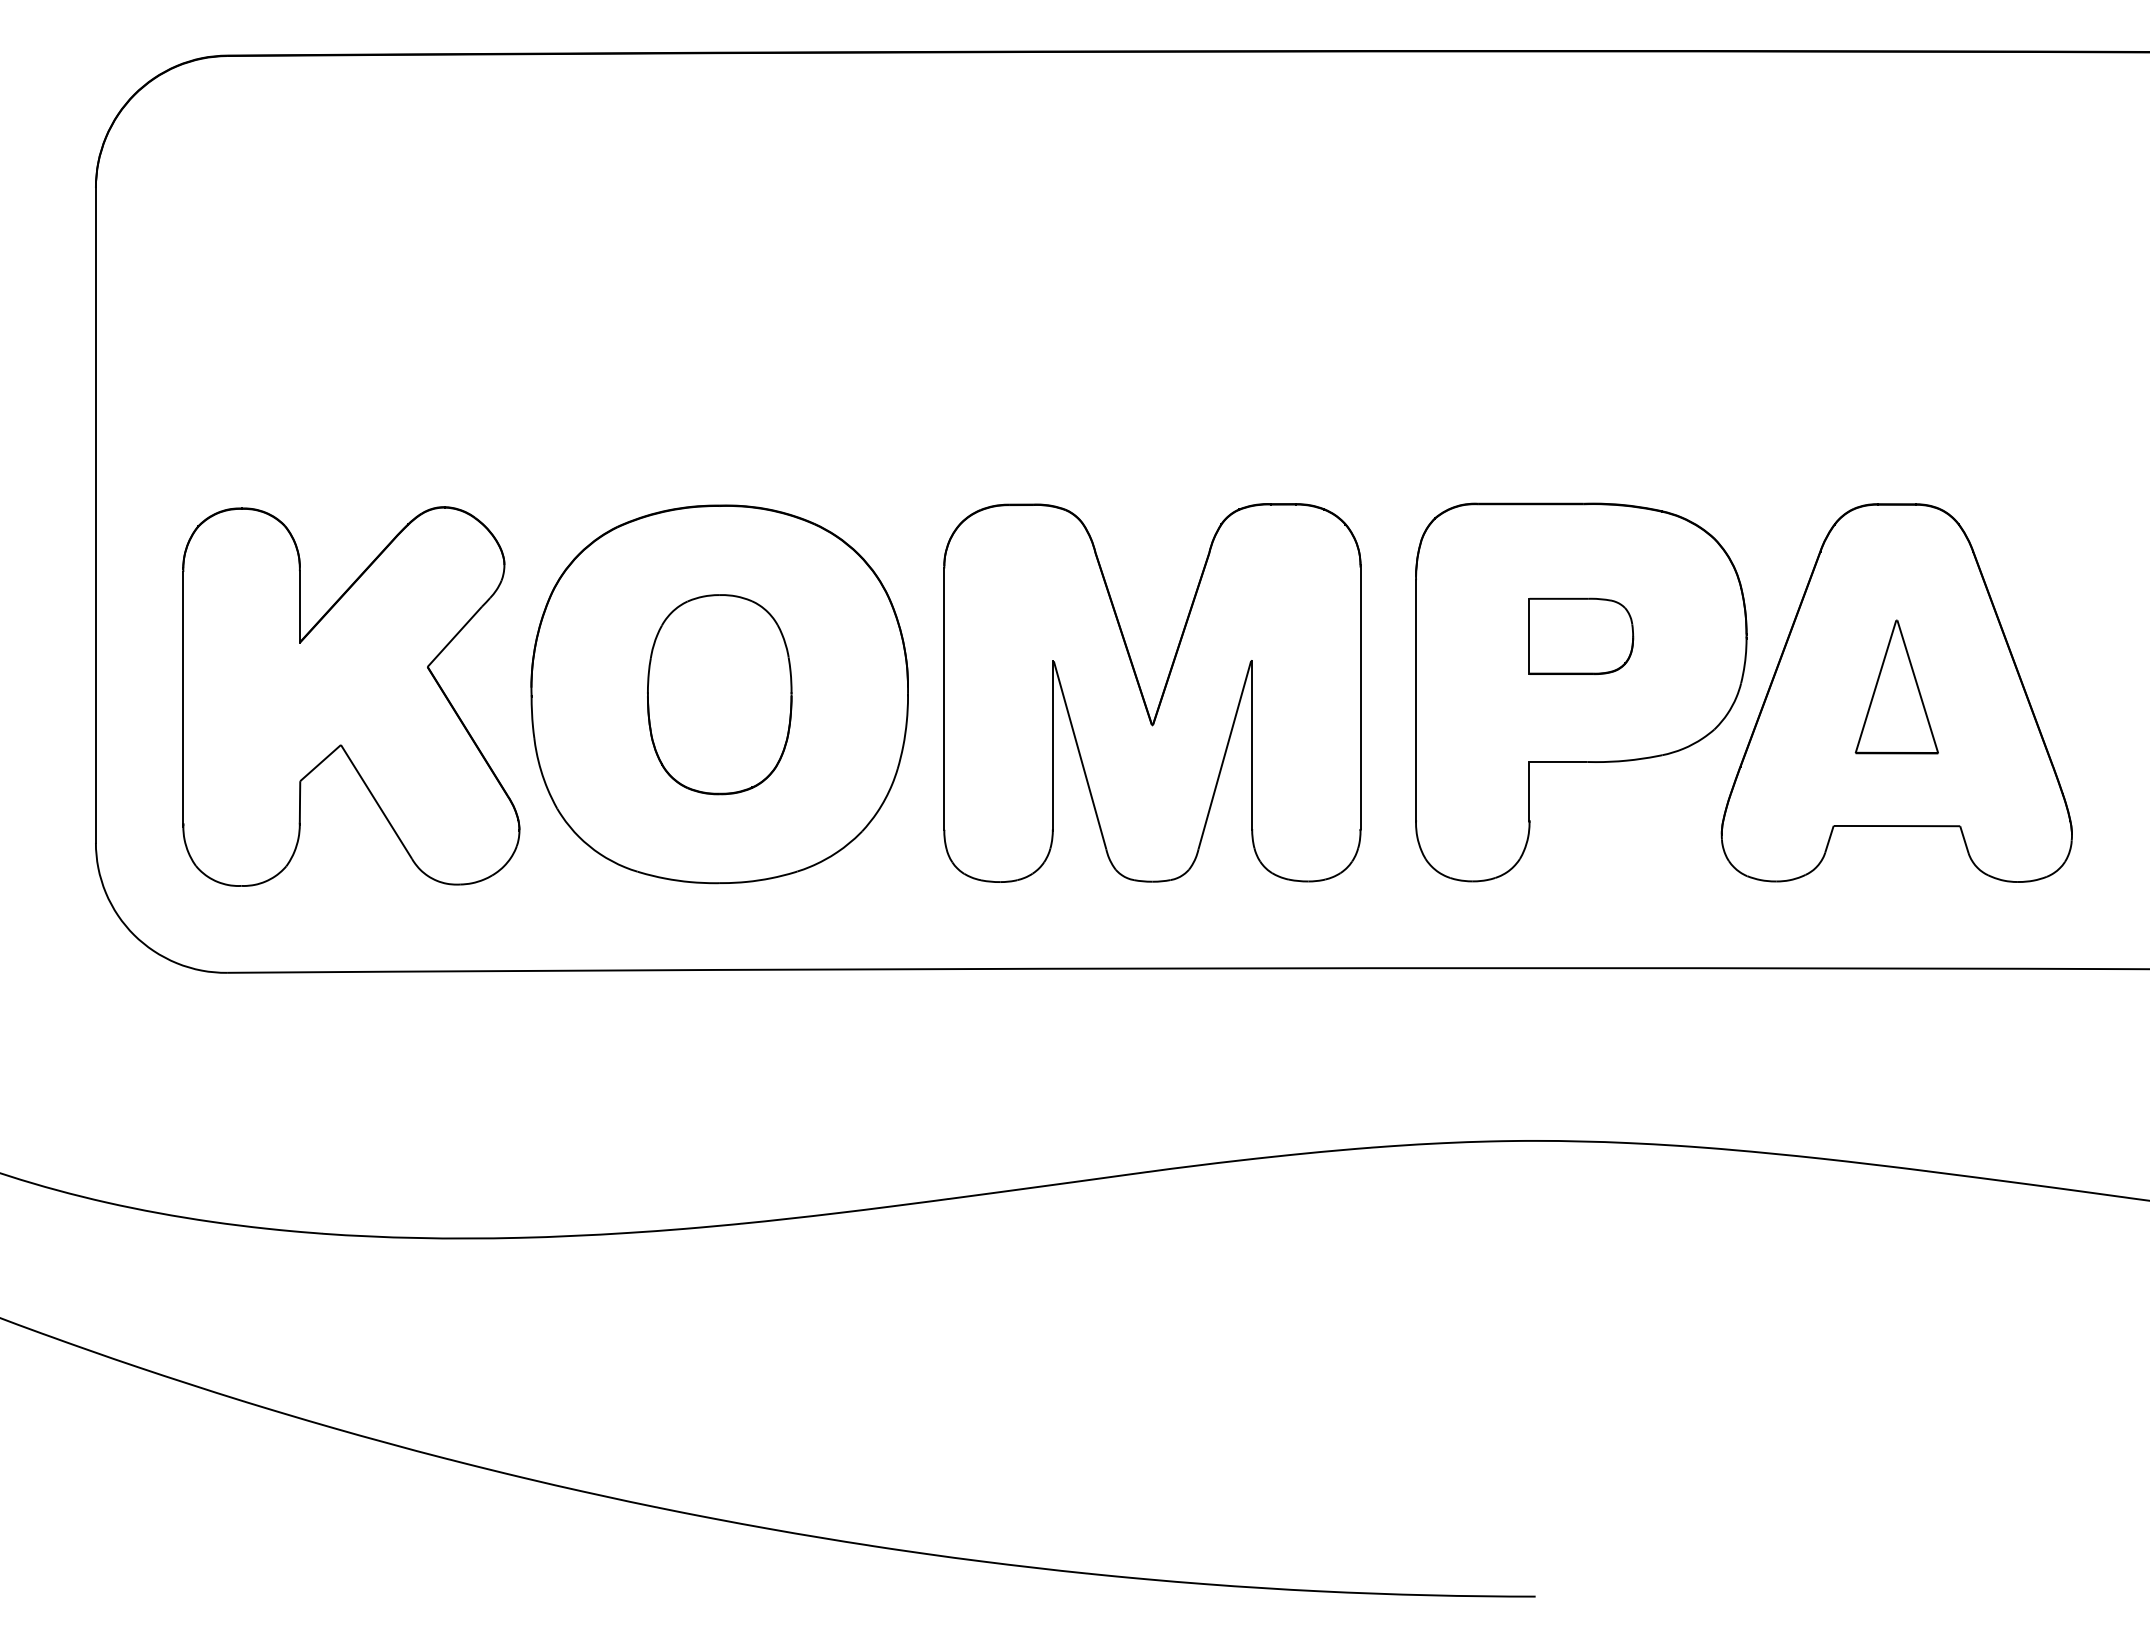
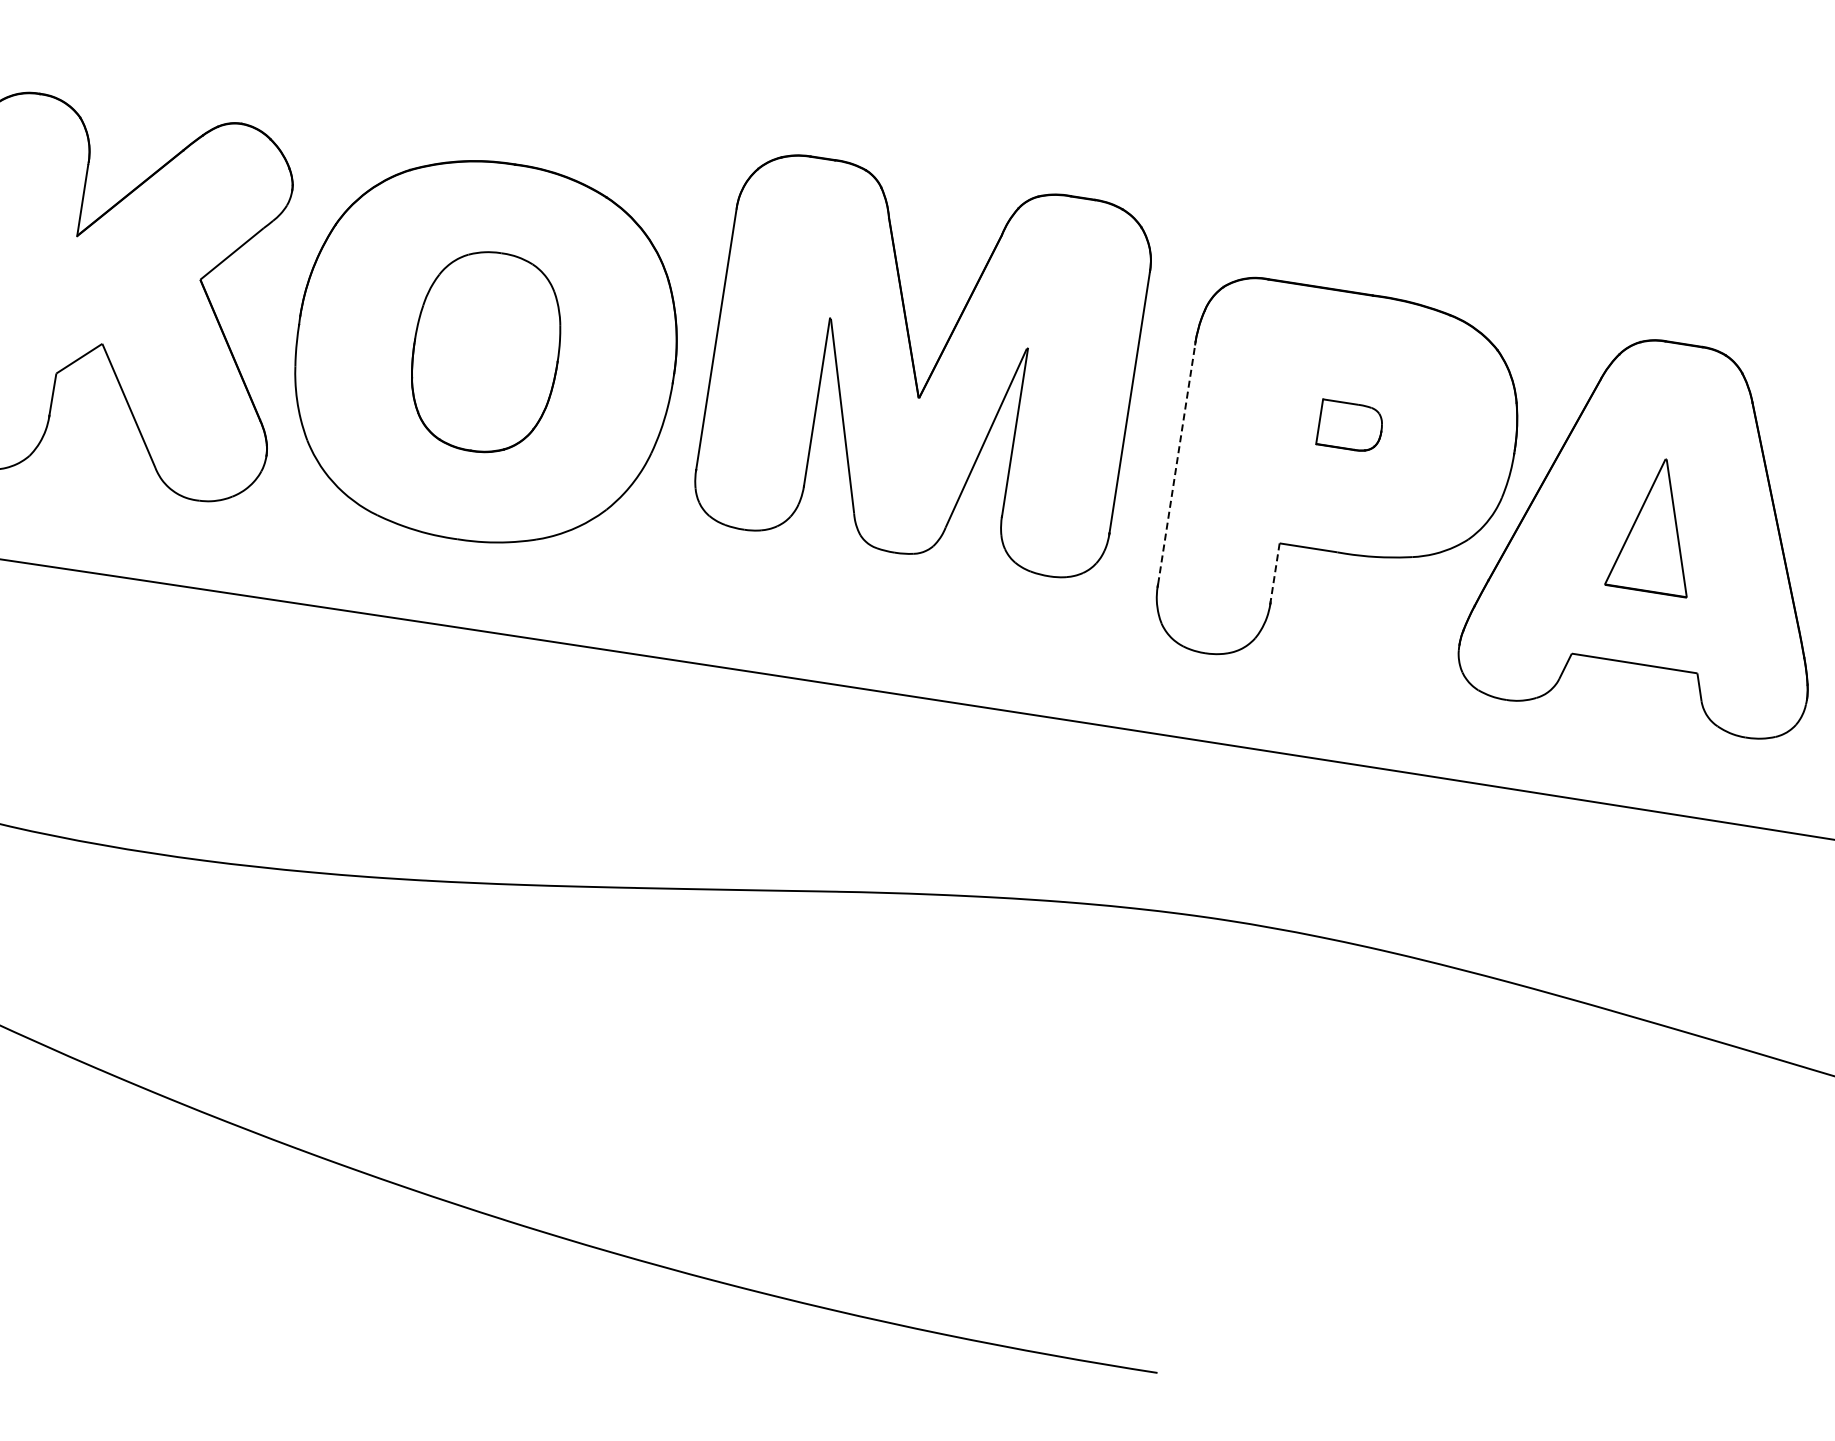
part: (1581, 635) -> (1350, 425), size x0.6
part: (1161, 694) -> (932, 368), moved
line: (1416, 699) -> (1177, 463), solid -> dashed
line: (1529, 791) -> (1275, 572), solid -> dashed

